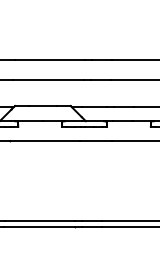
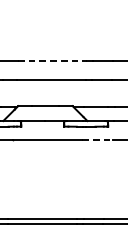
line: (50, 60) -> (52, 61), solid -> dashed
line: (95, 140) -> (96, 139), solid -> dashed

